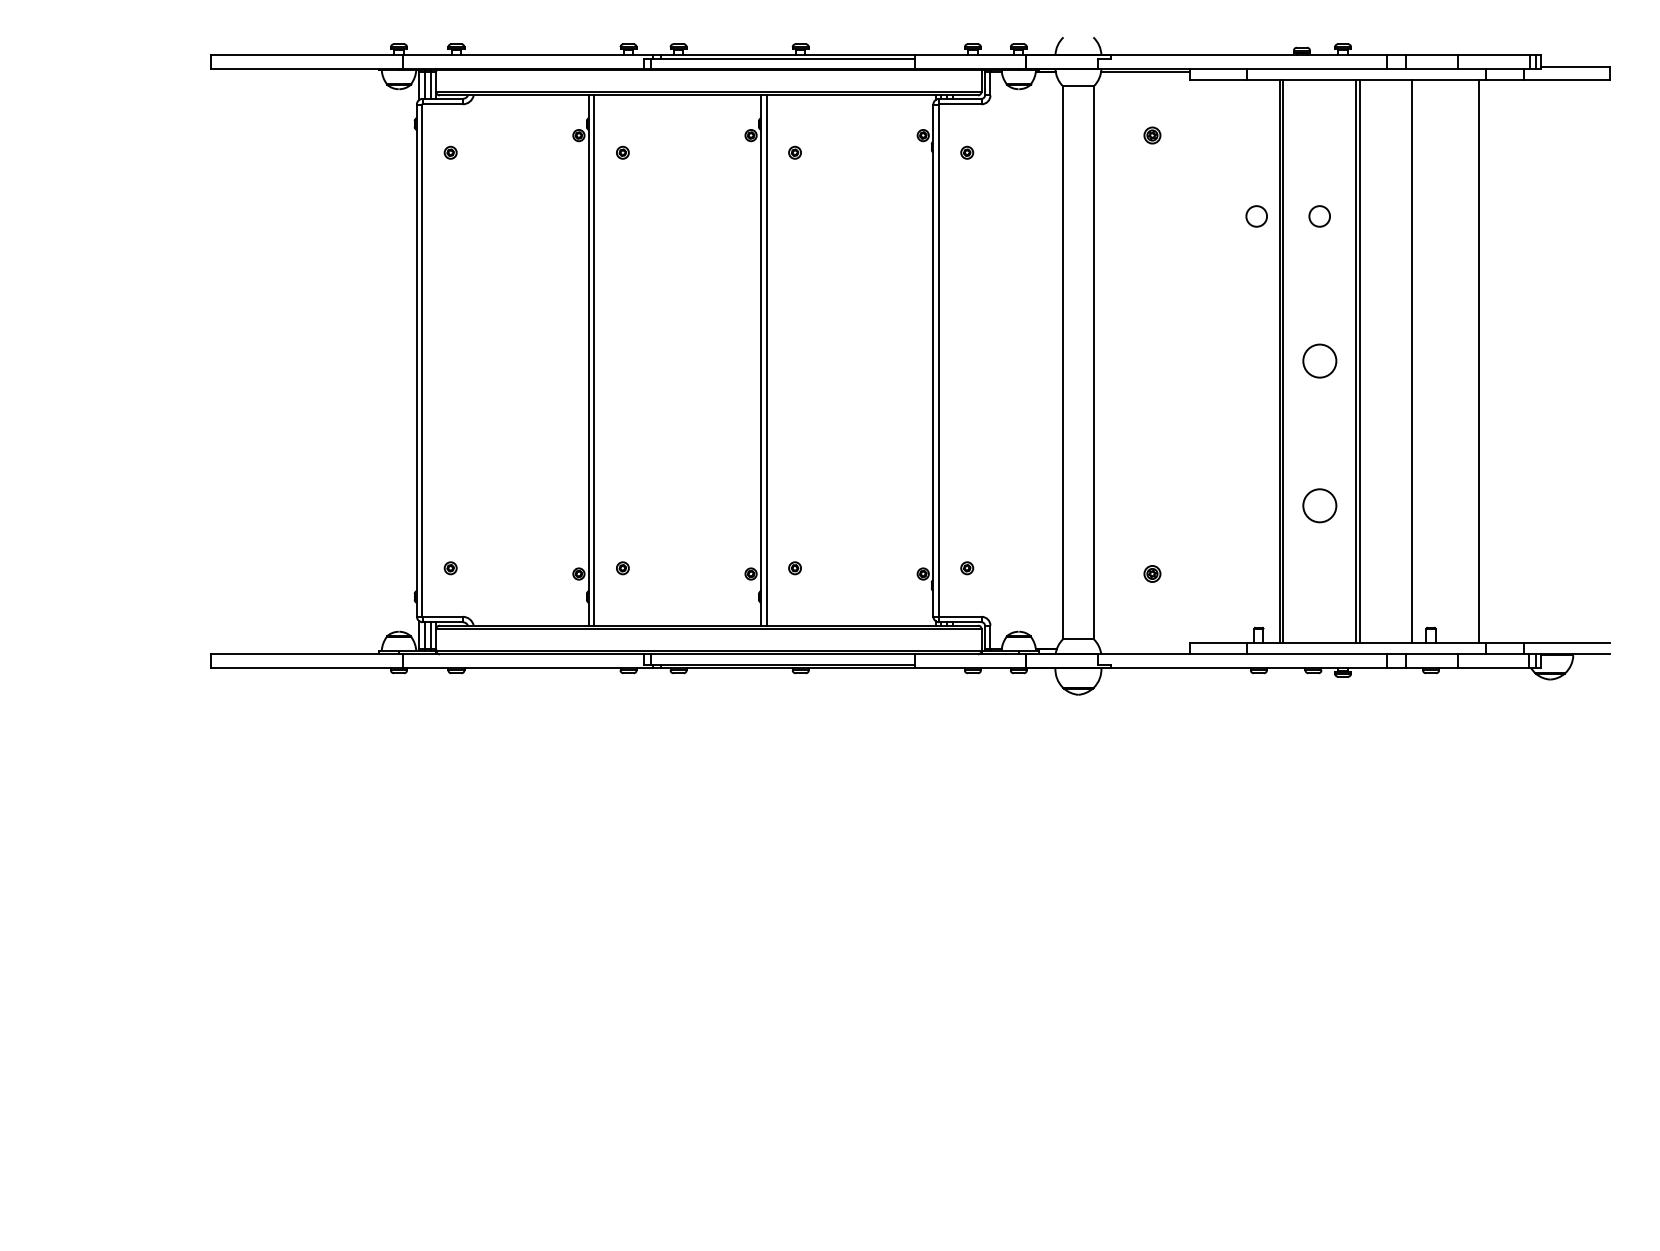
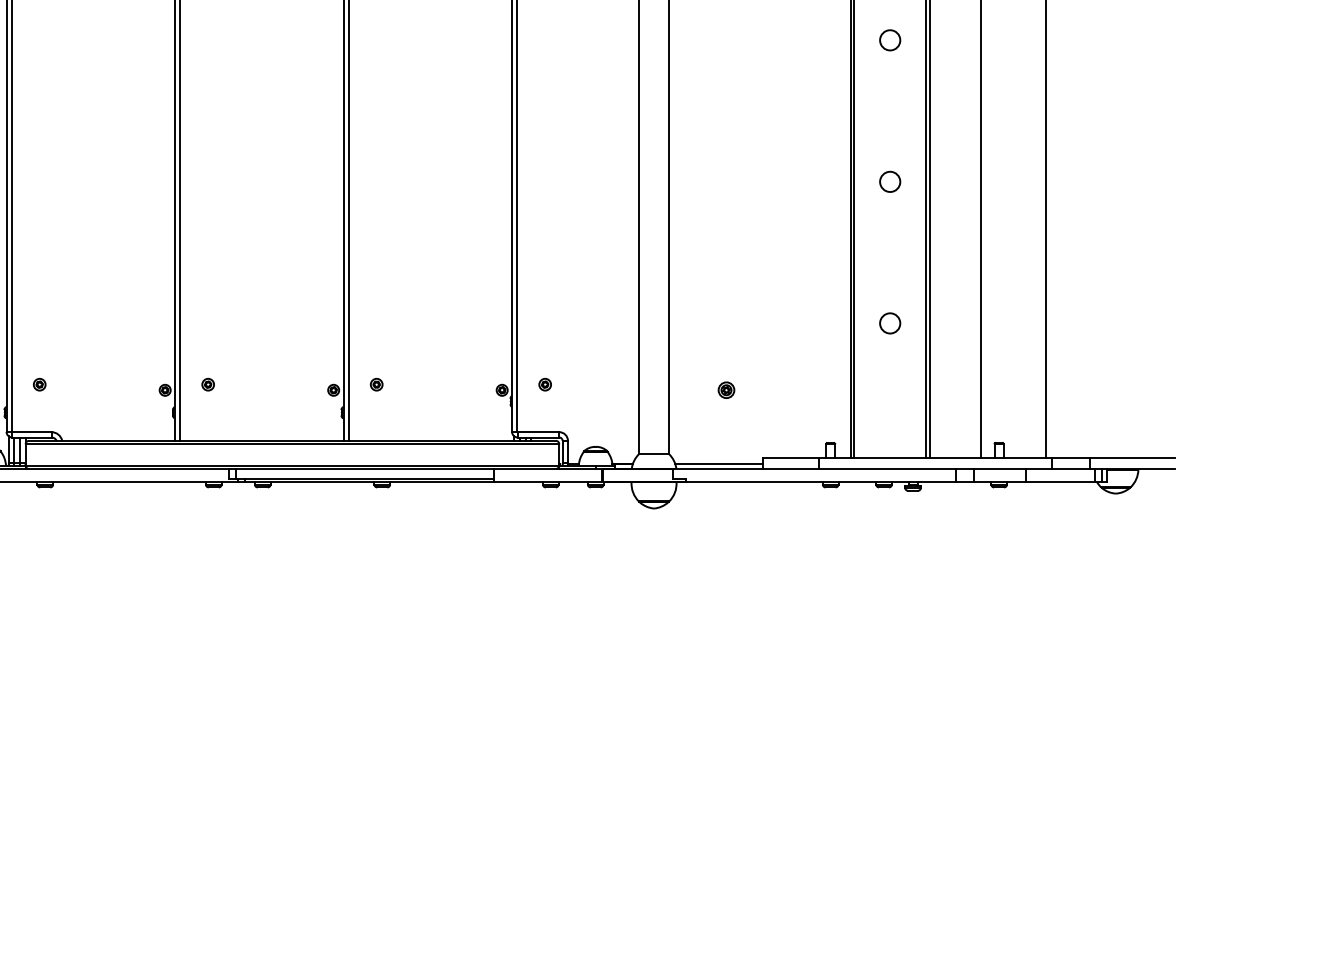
circle: (1256, 216) -> (828, 40), removed
circle: (1319, 360) -> (889, 181), size x0.62
circle: (1319, 505) -> (889, 323), size x0.62
line: (1144, 648) -> (718, 463), added

